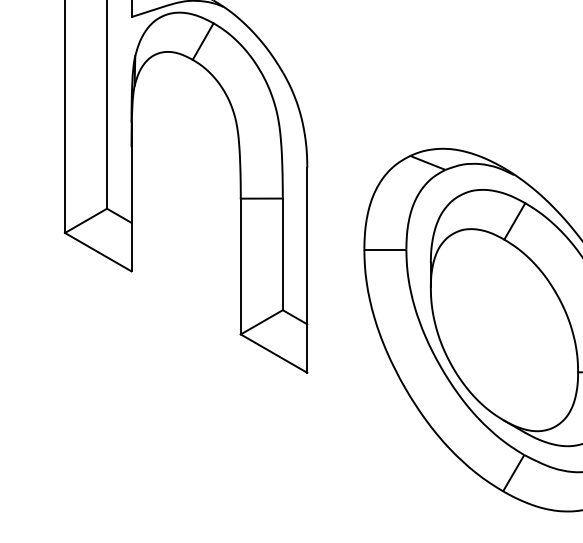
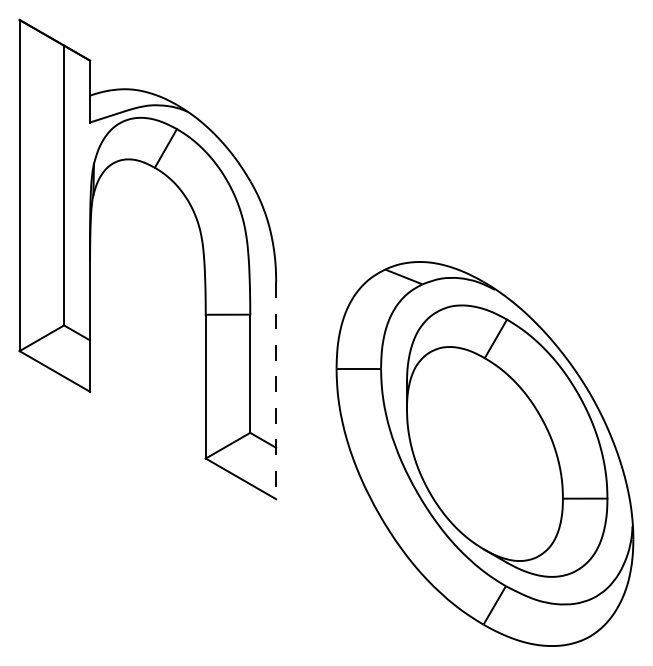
line: (307, 270) -> (276, 390), solid -> dashed

